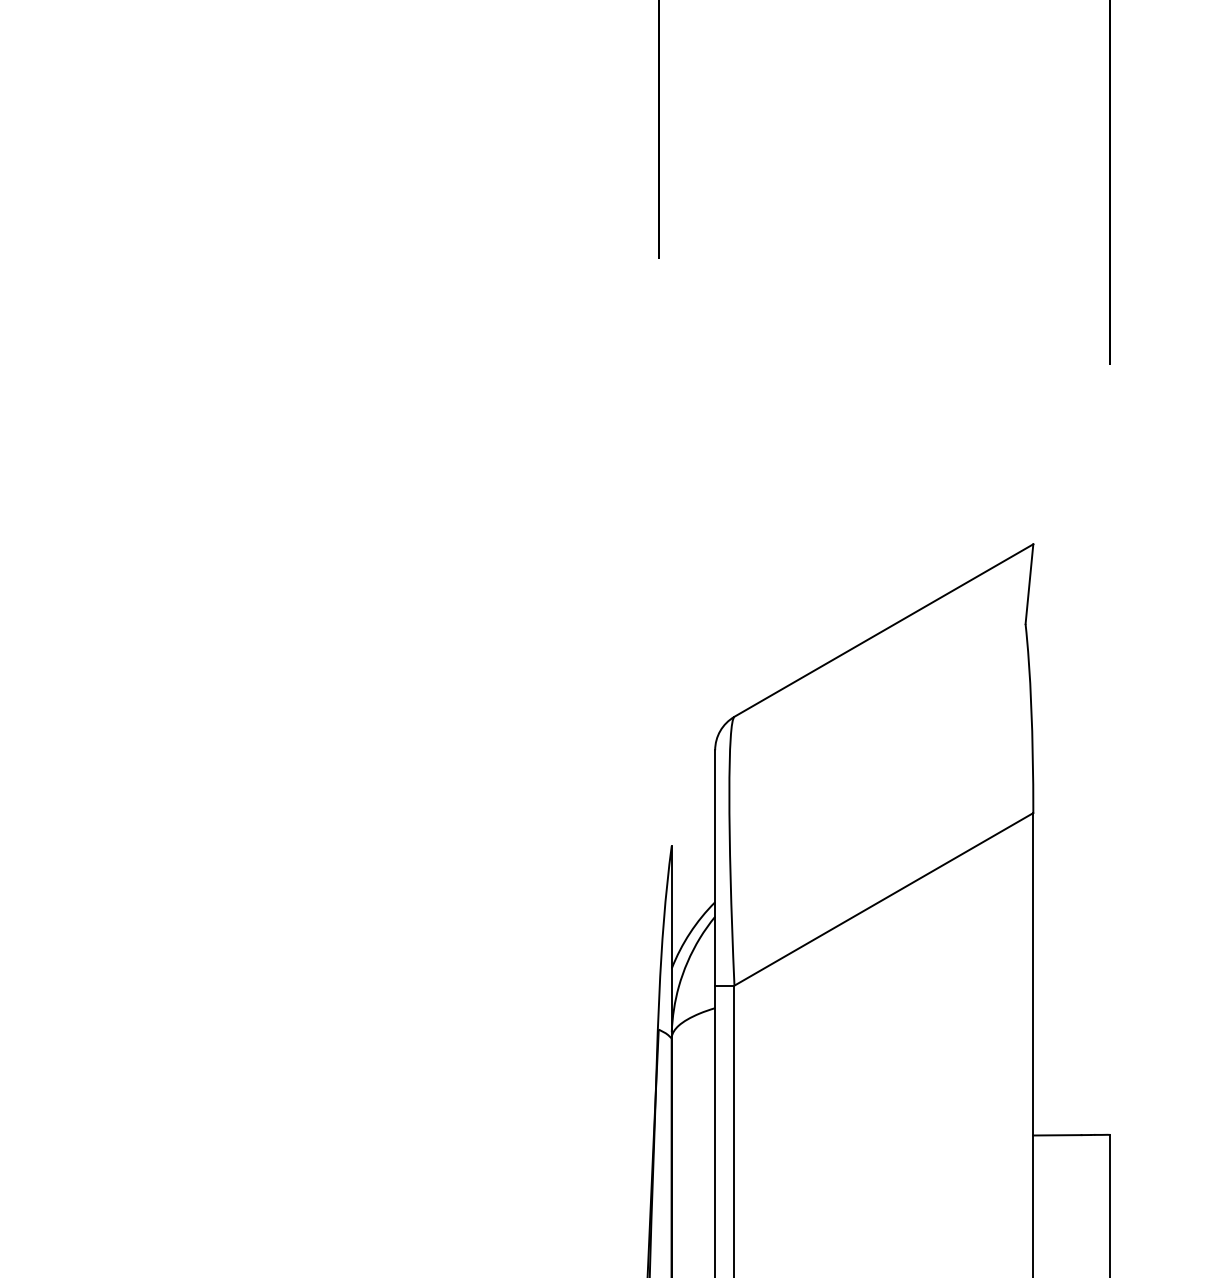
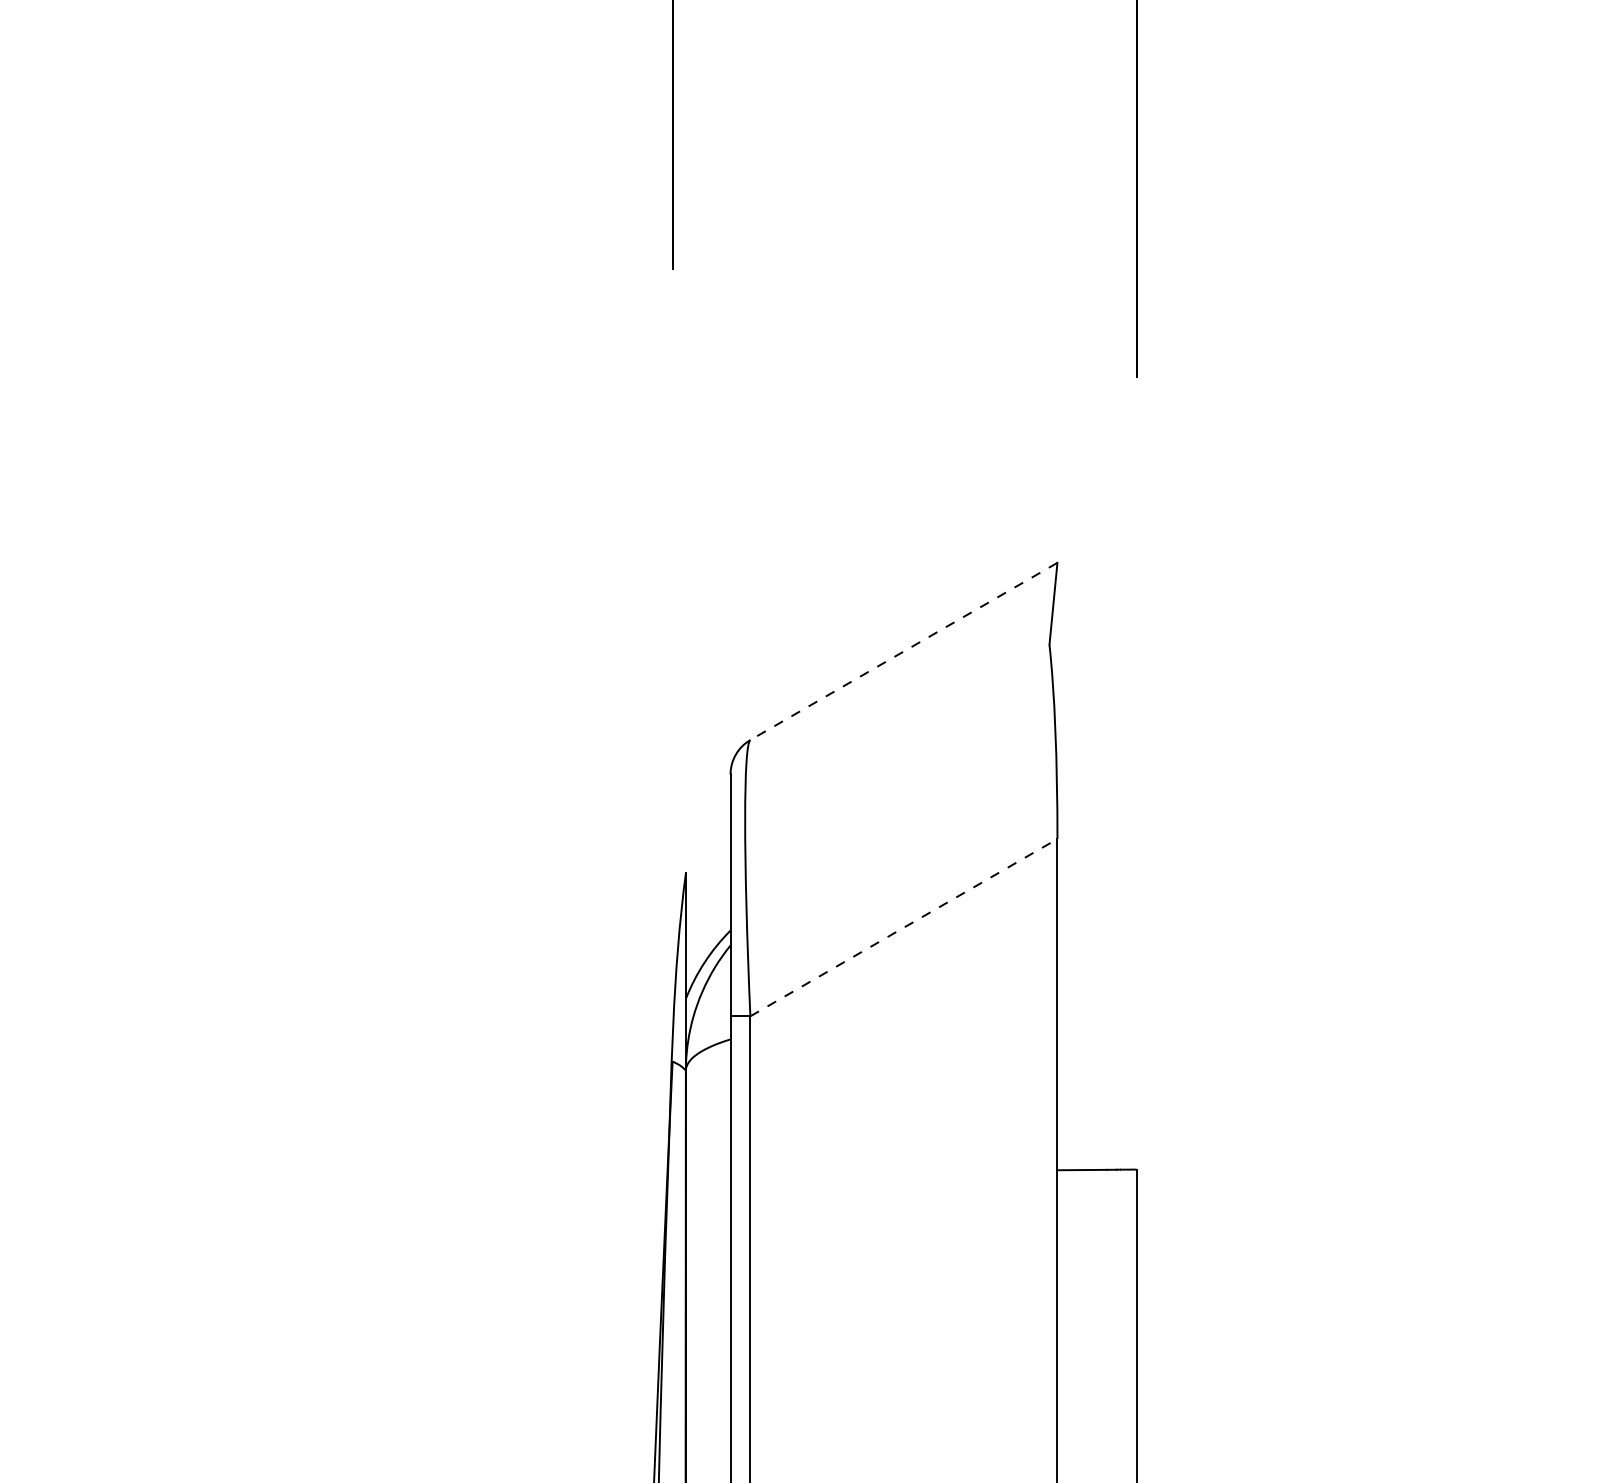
line: (883, 630) -> (903, 651), solid -> dashed
line: (884, 899) -> (904, 927), solid -> dashed

